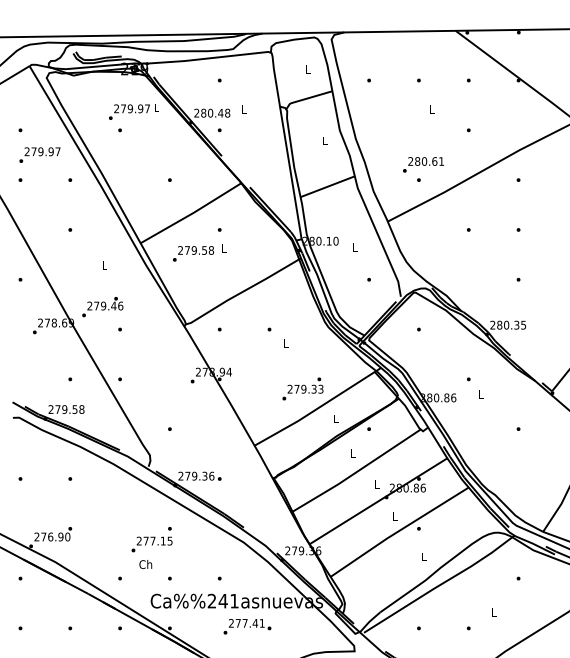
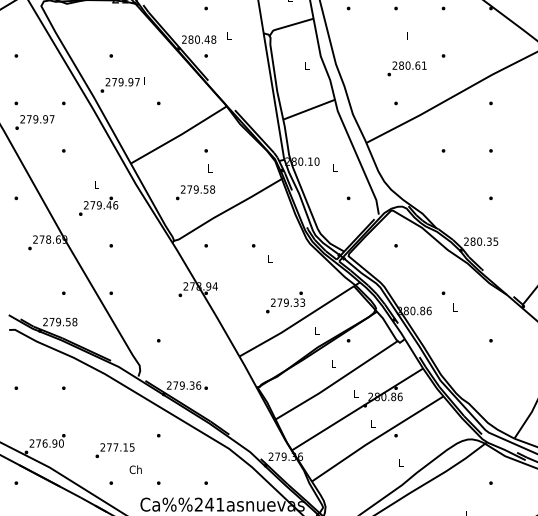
text: (133, 111) -> (124, 84), moved
text: (39, 154) -> (34, 121), moved
text: (423, 164) -> (407, 68), moved
text: (193, 253) -> (195, 192), moved
text: (102, 307) -> (98, 206), moved
text: (151, 544) -> (114, 450), moved

